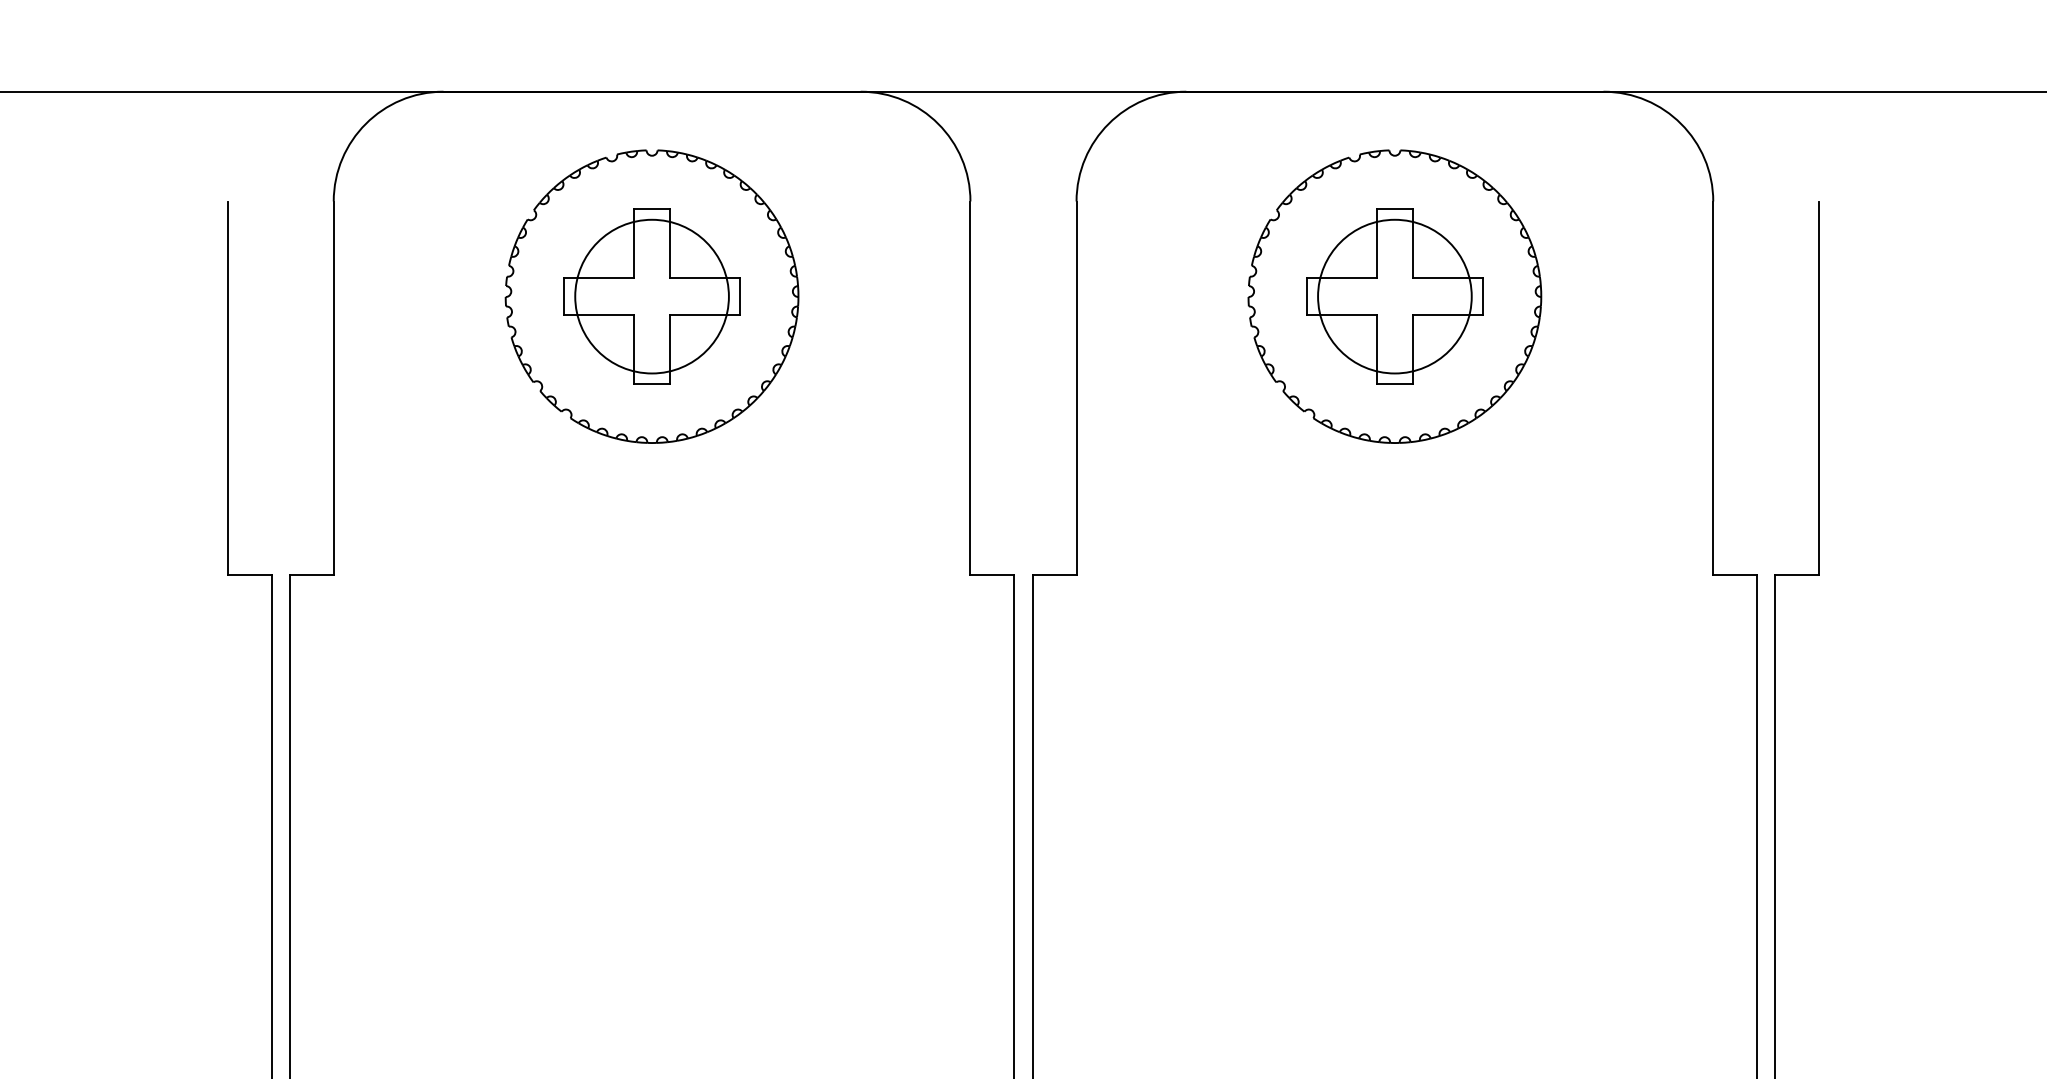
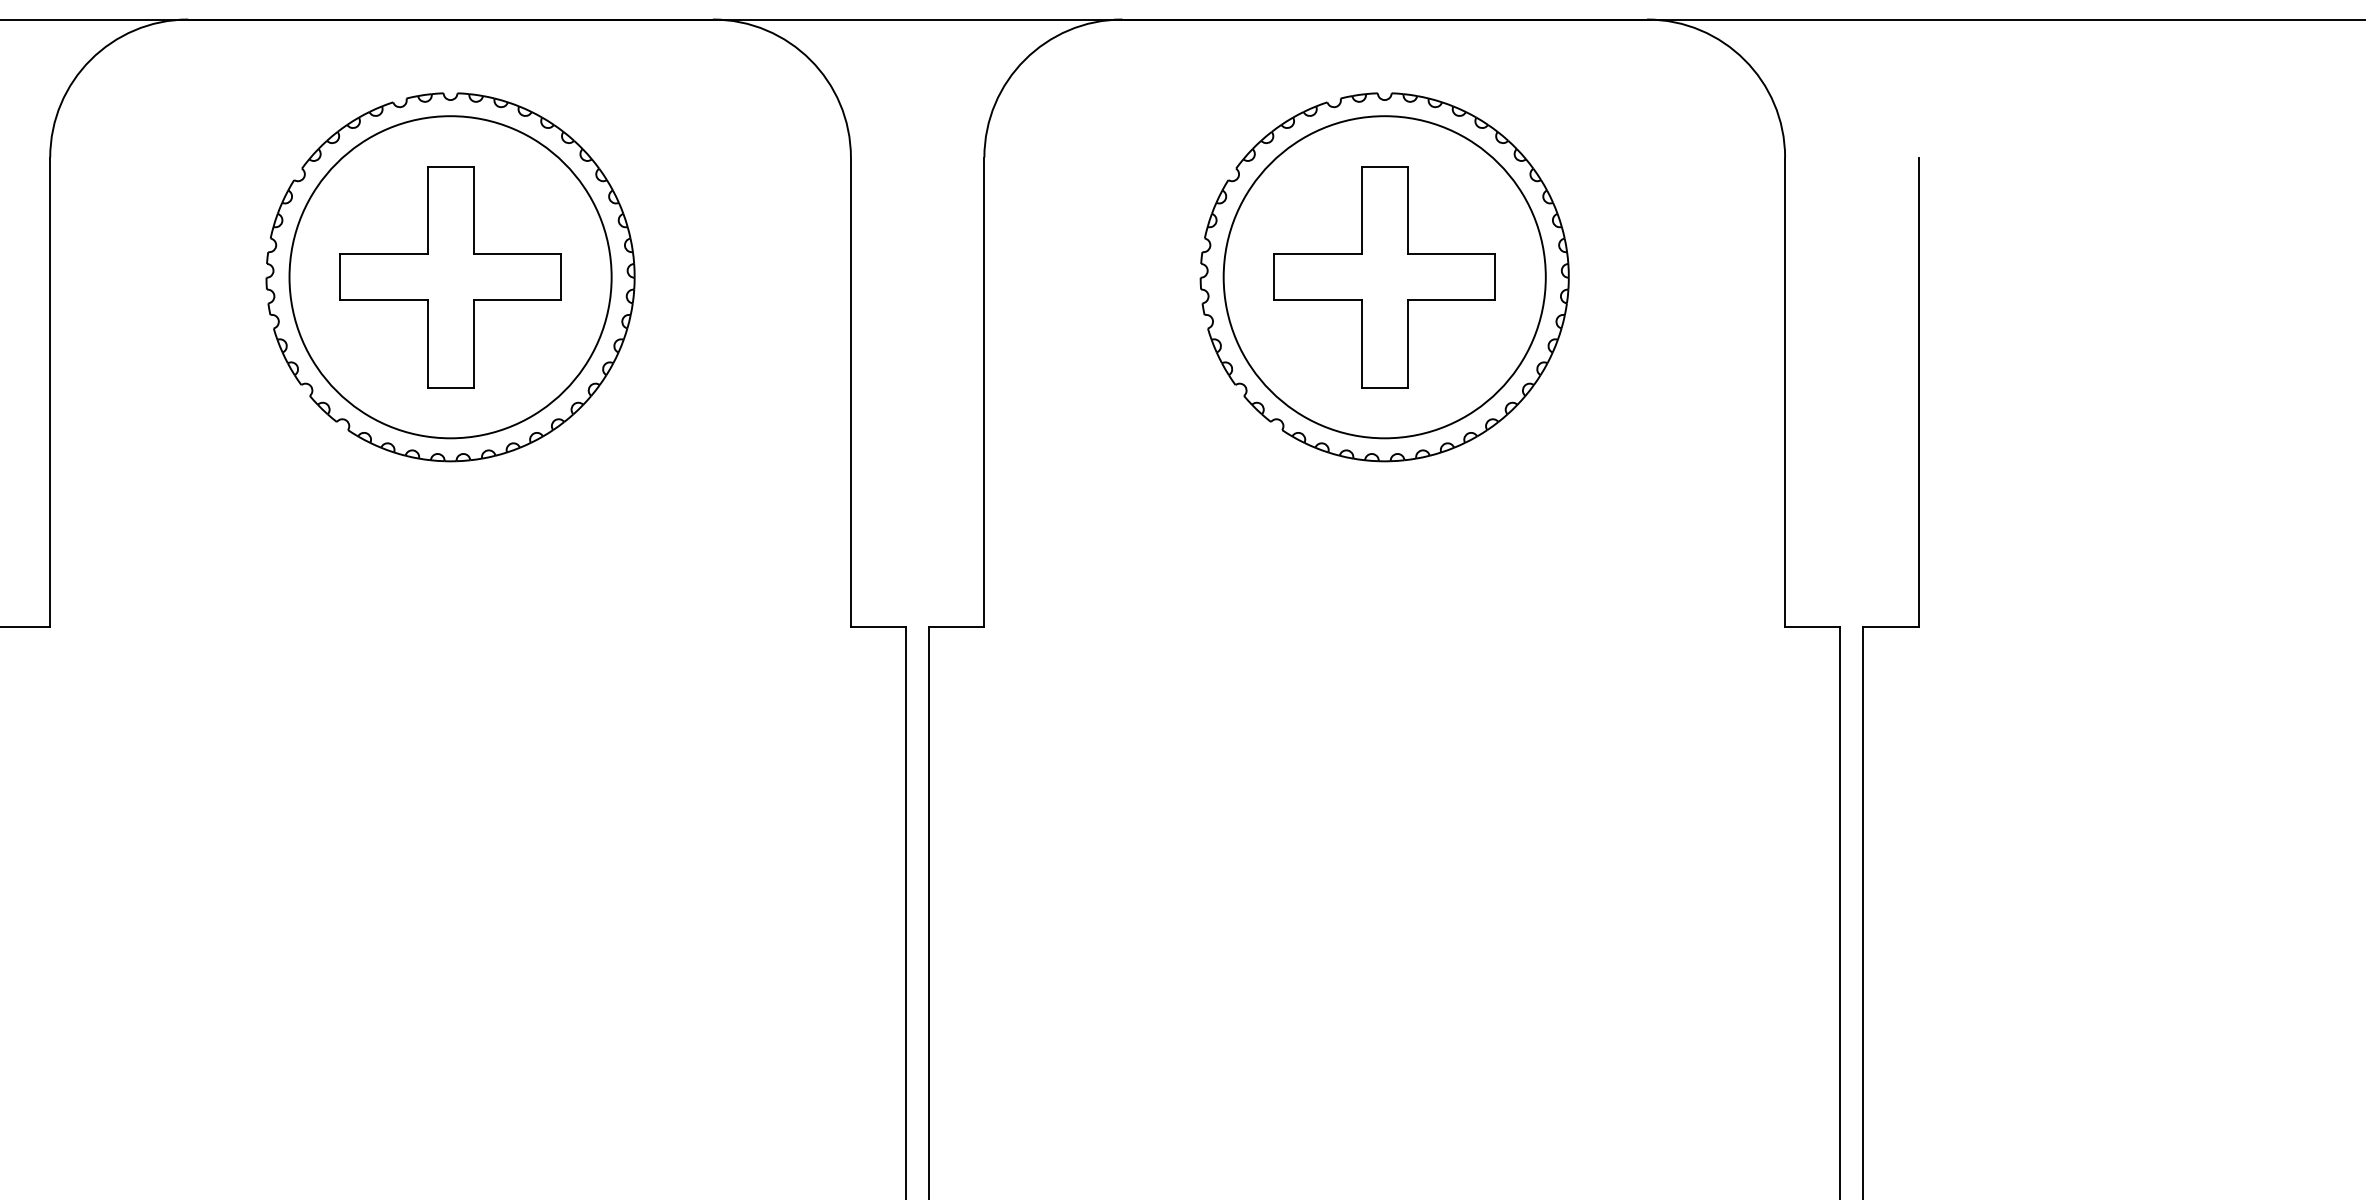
circle: (652, 296) -> (451, 277), size x1.67
circle: (1394, 296) -> (1384, 277), size x1.67

